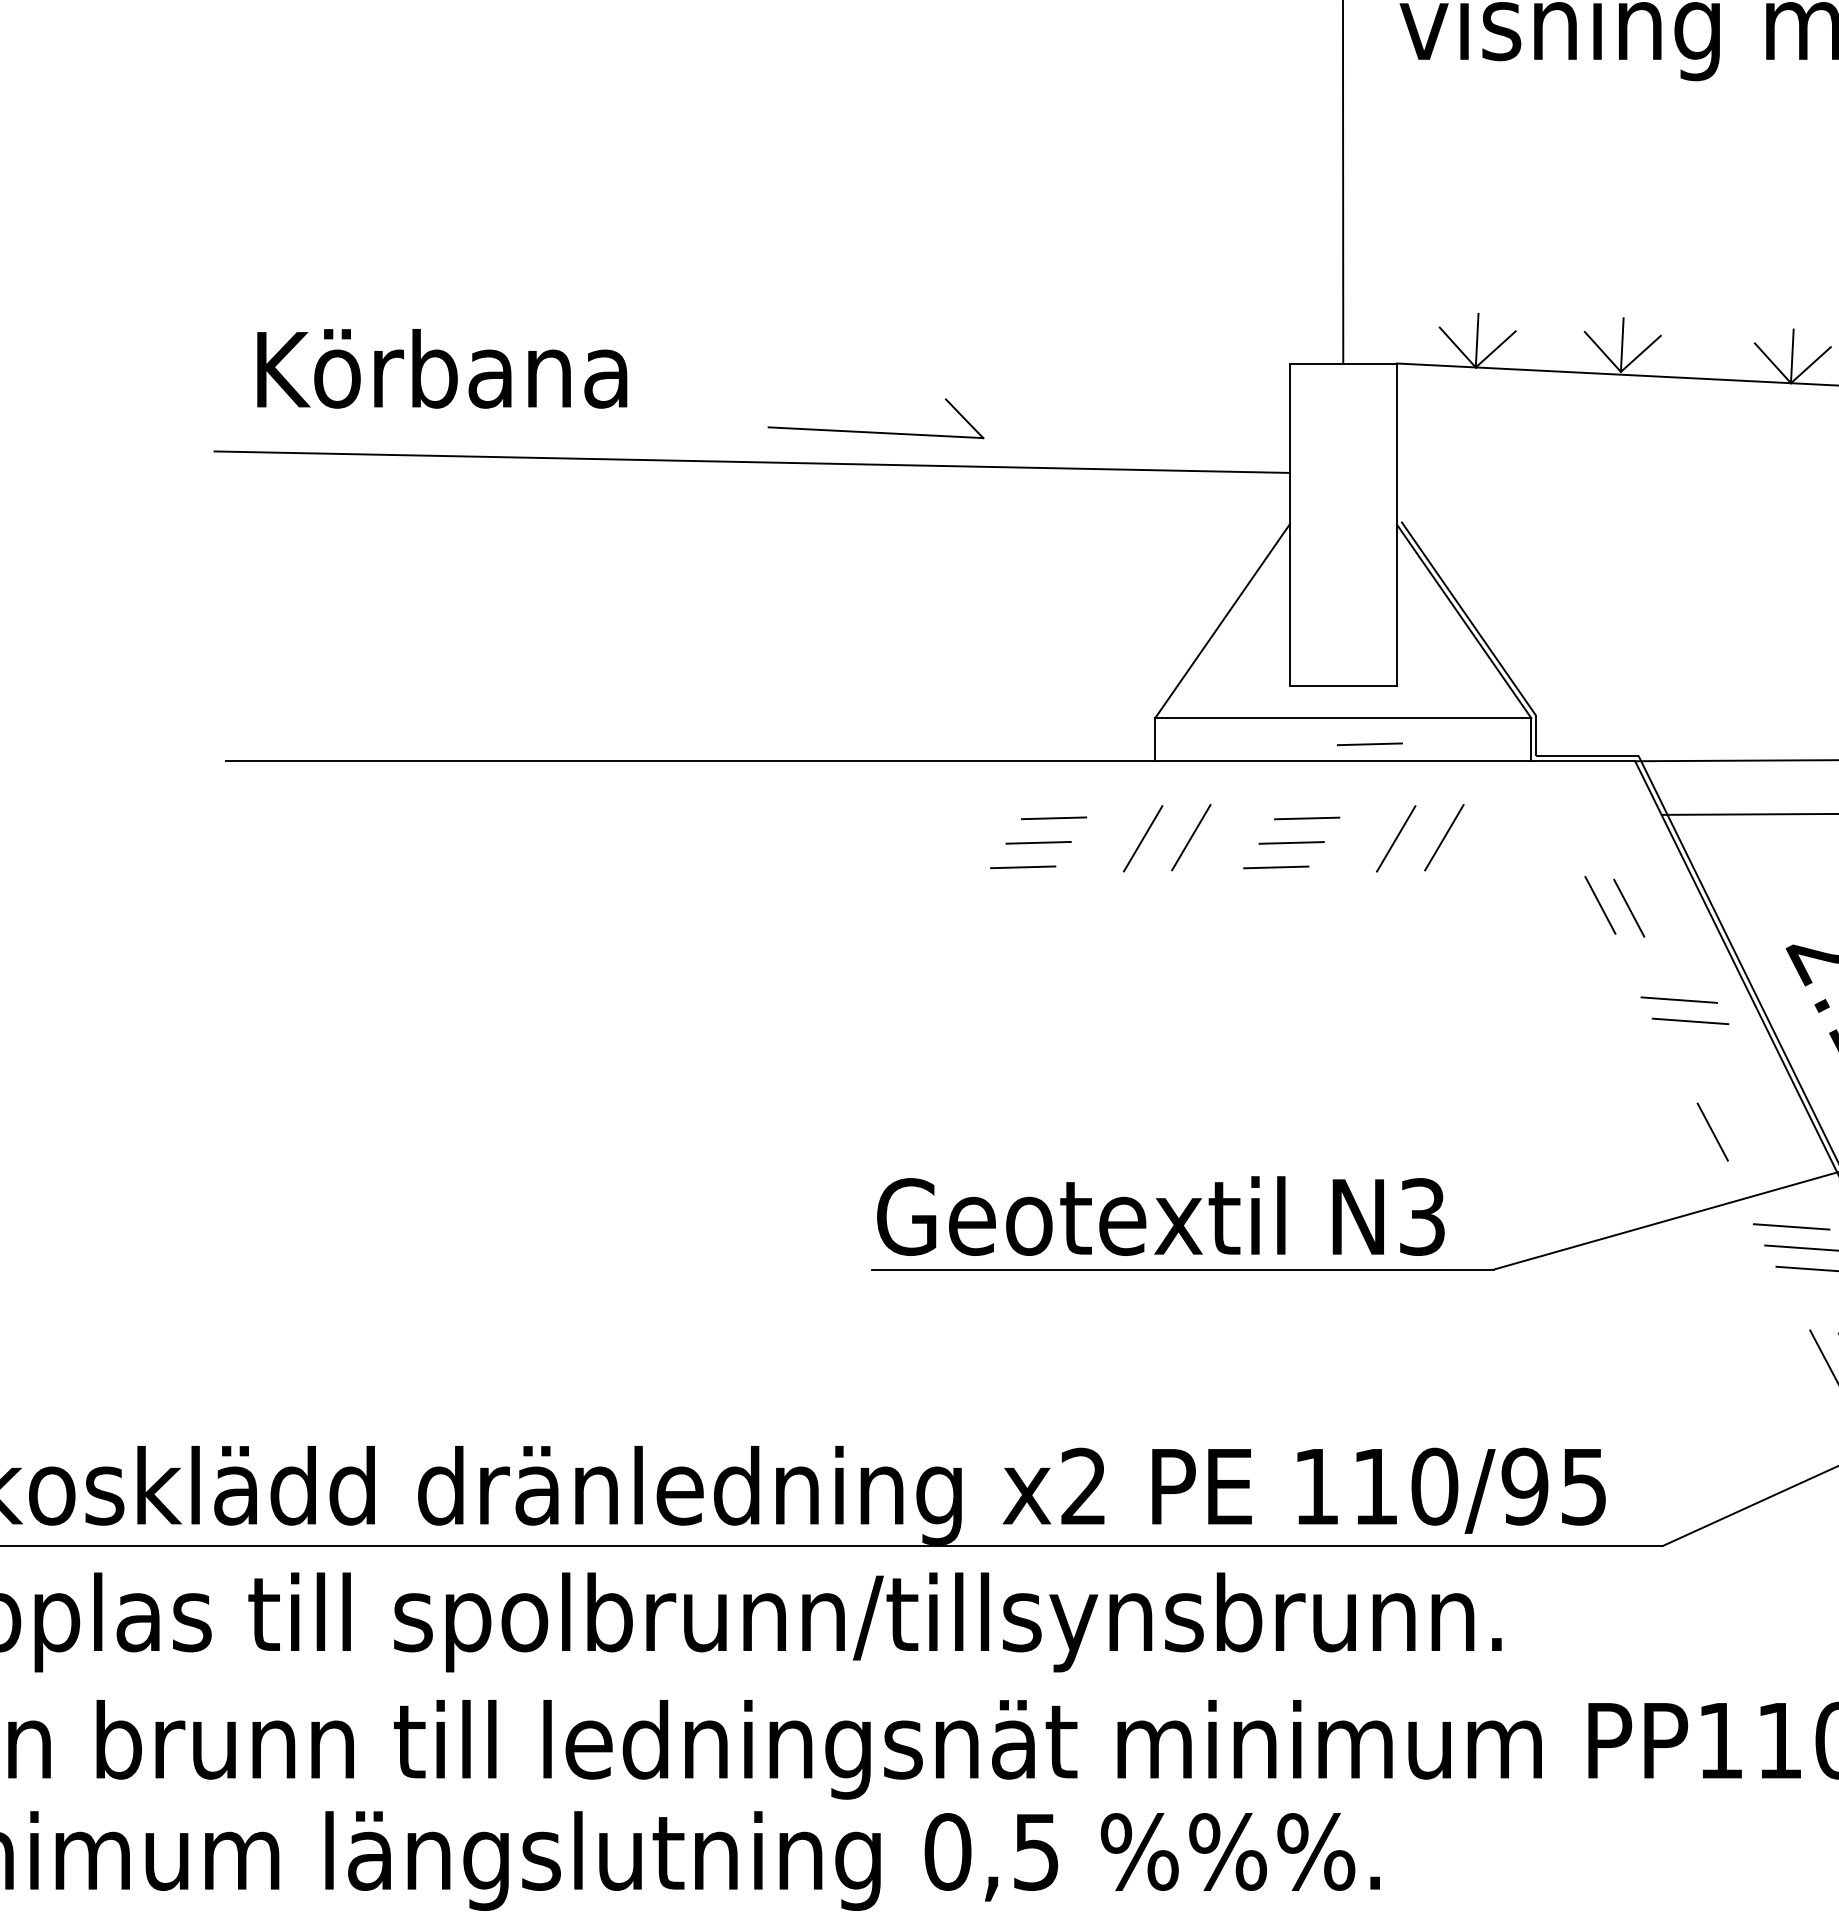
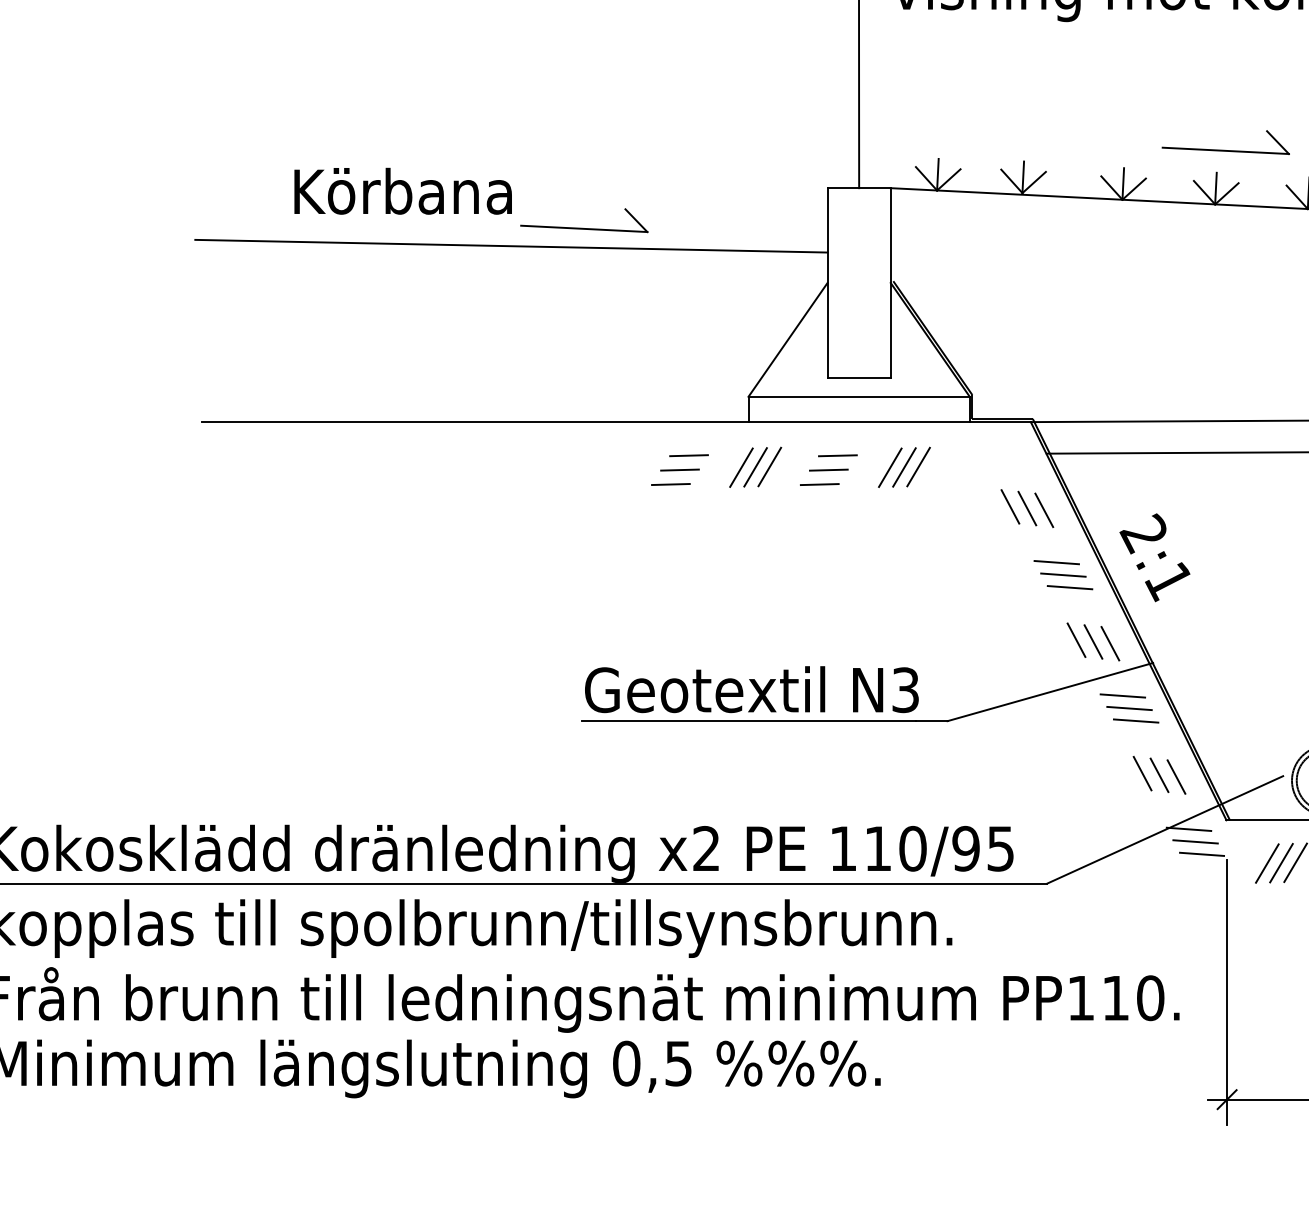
text: (441, 367) -> (402, 190), moved
line: (1369, 743) -> (874, 411), removed
line: (1167, 838) -> (755, 467), added
line: (1420, 838) -> (904, 467), added
line: (1658, 911) -> (1044, 510), added
line: (1700, 1042) -> (1069, 587), added
line: (1741, 1134) -> (1093, 641), added
line: (1770, 1137) -> (1110, 643), added

